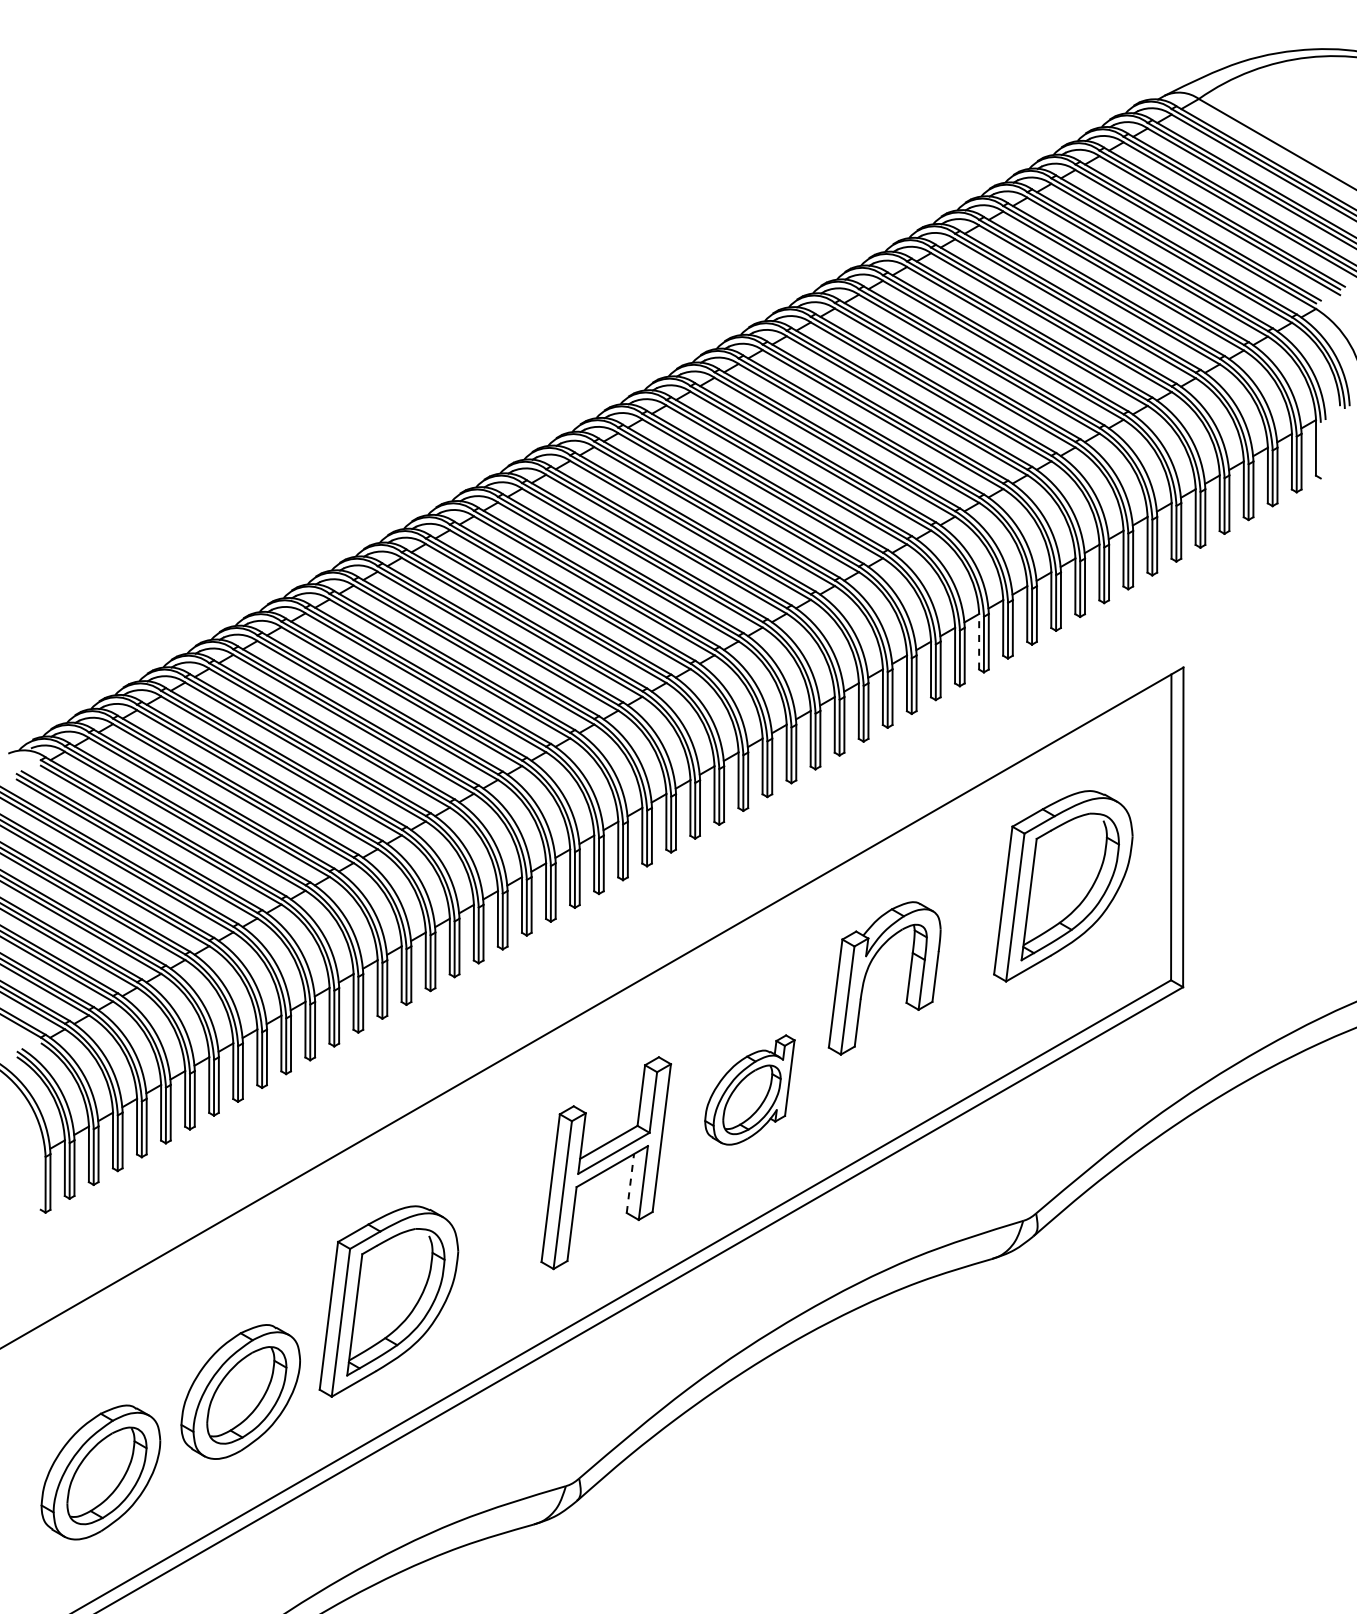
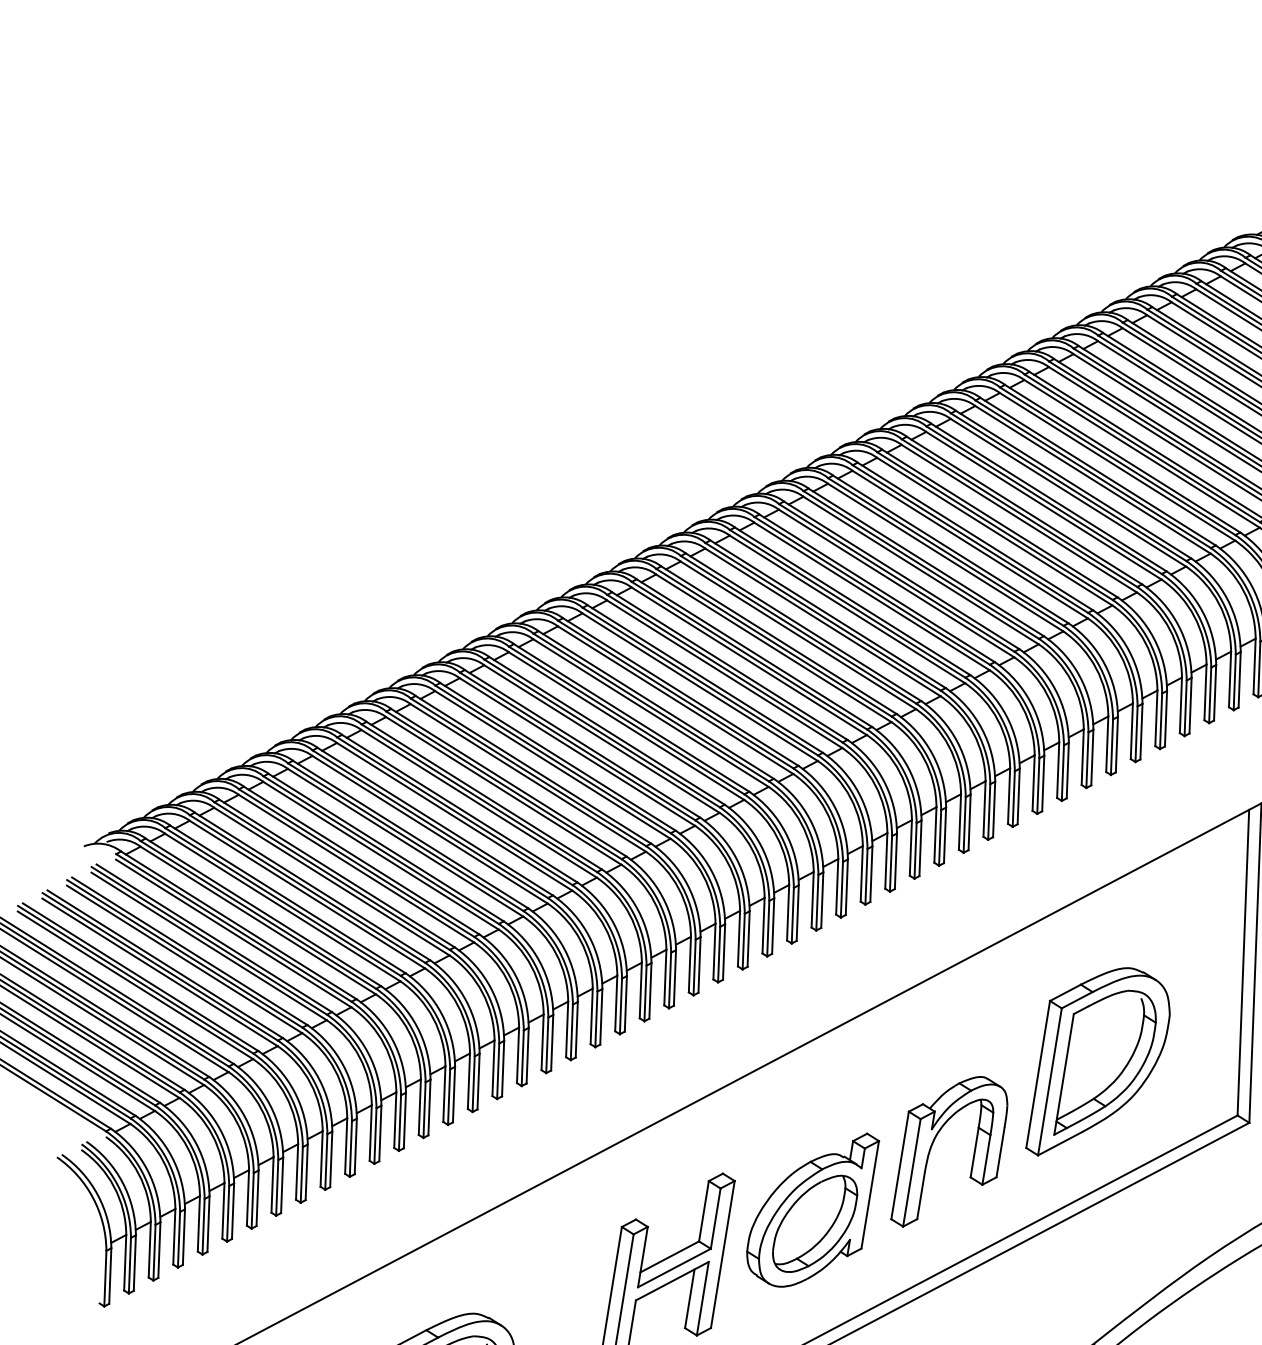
line: (979, 641) -> (1058, 769), dashed -> solid
part: (1063, 886) -> (1098, 1062), moved
part: (868, 970) -> (933, 1143), moved
part: (749, 1089) -> (812, 1209), size x1.43
line: (630, 1183) -> (689, 1298), dashed -> solid

